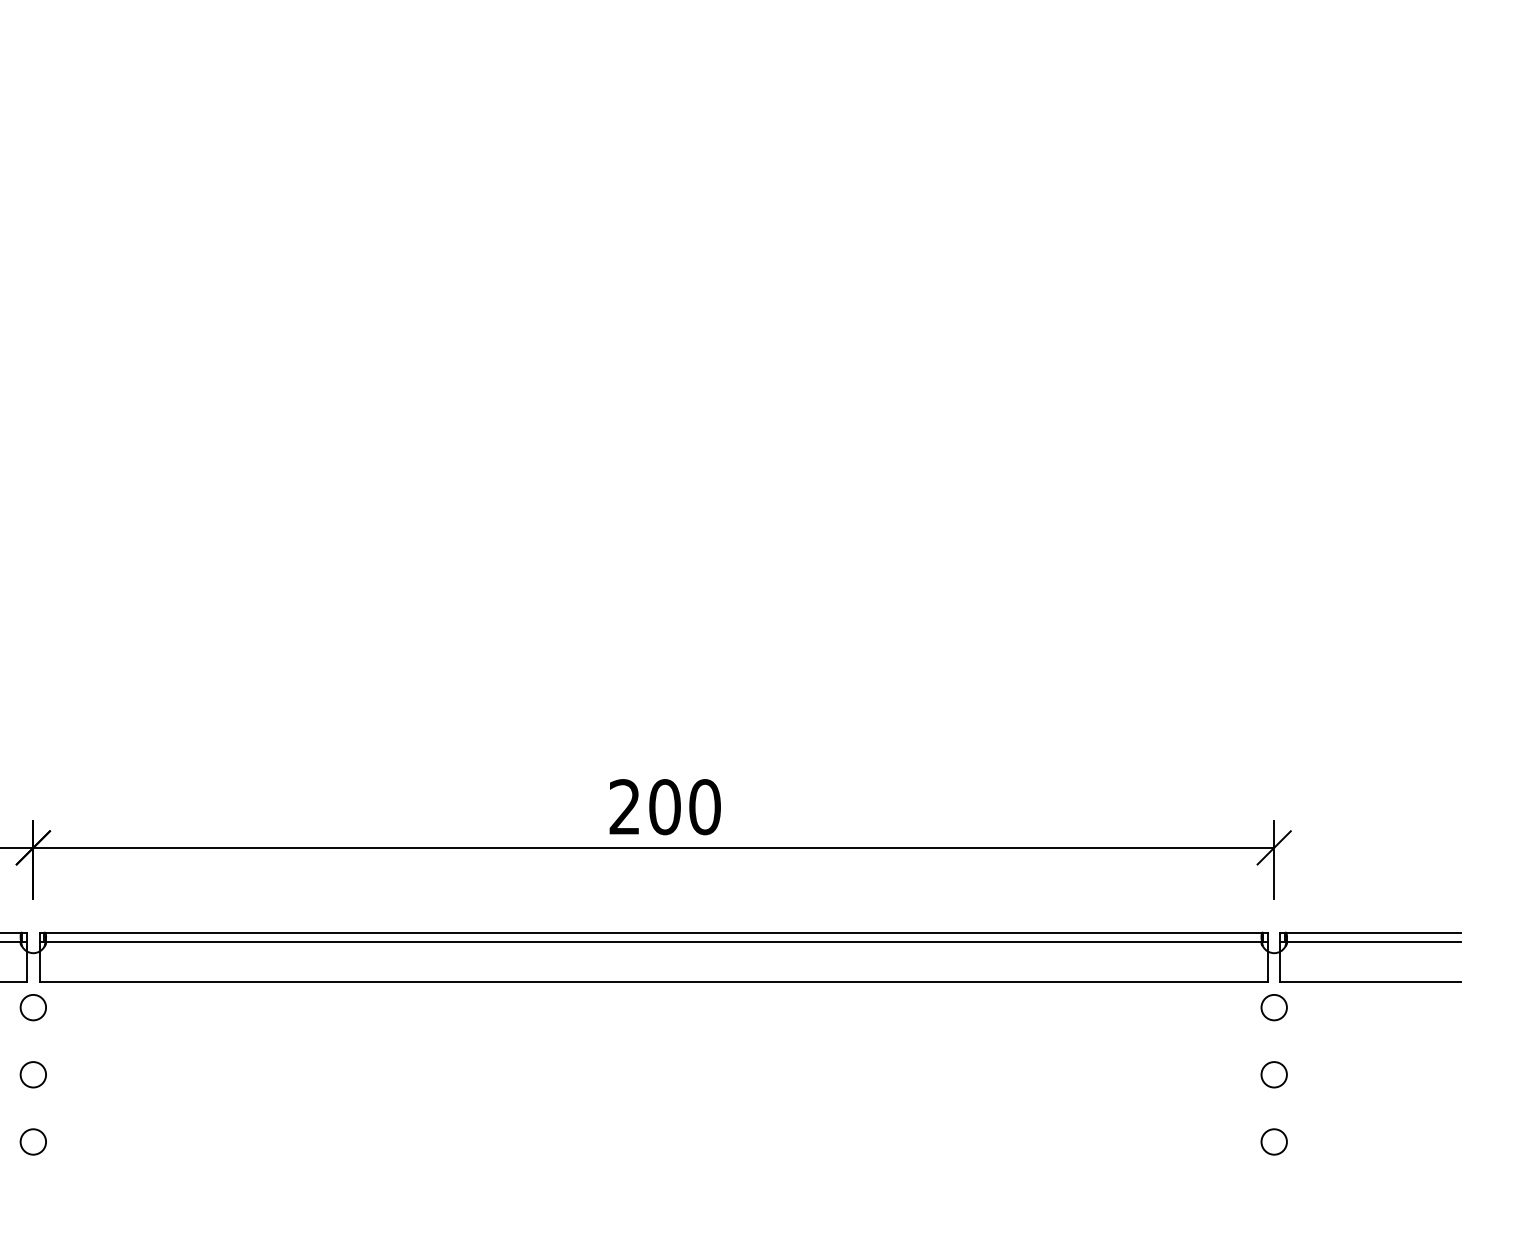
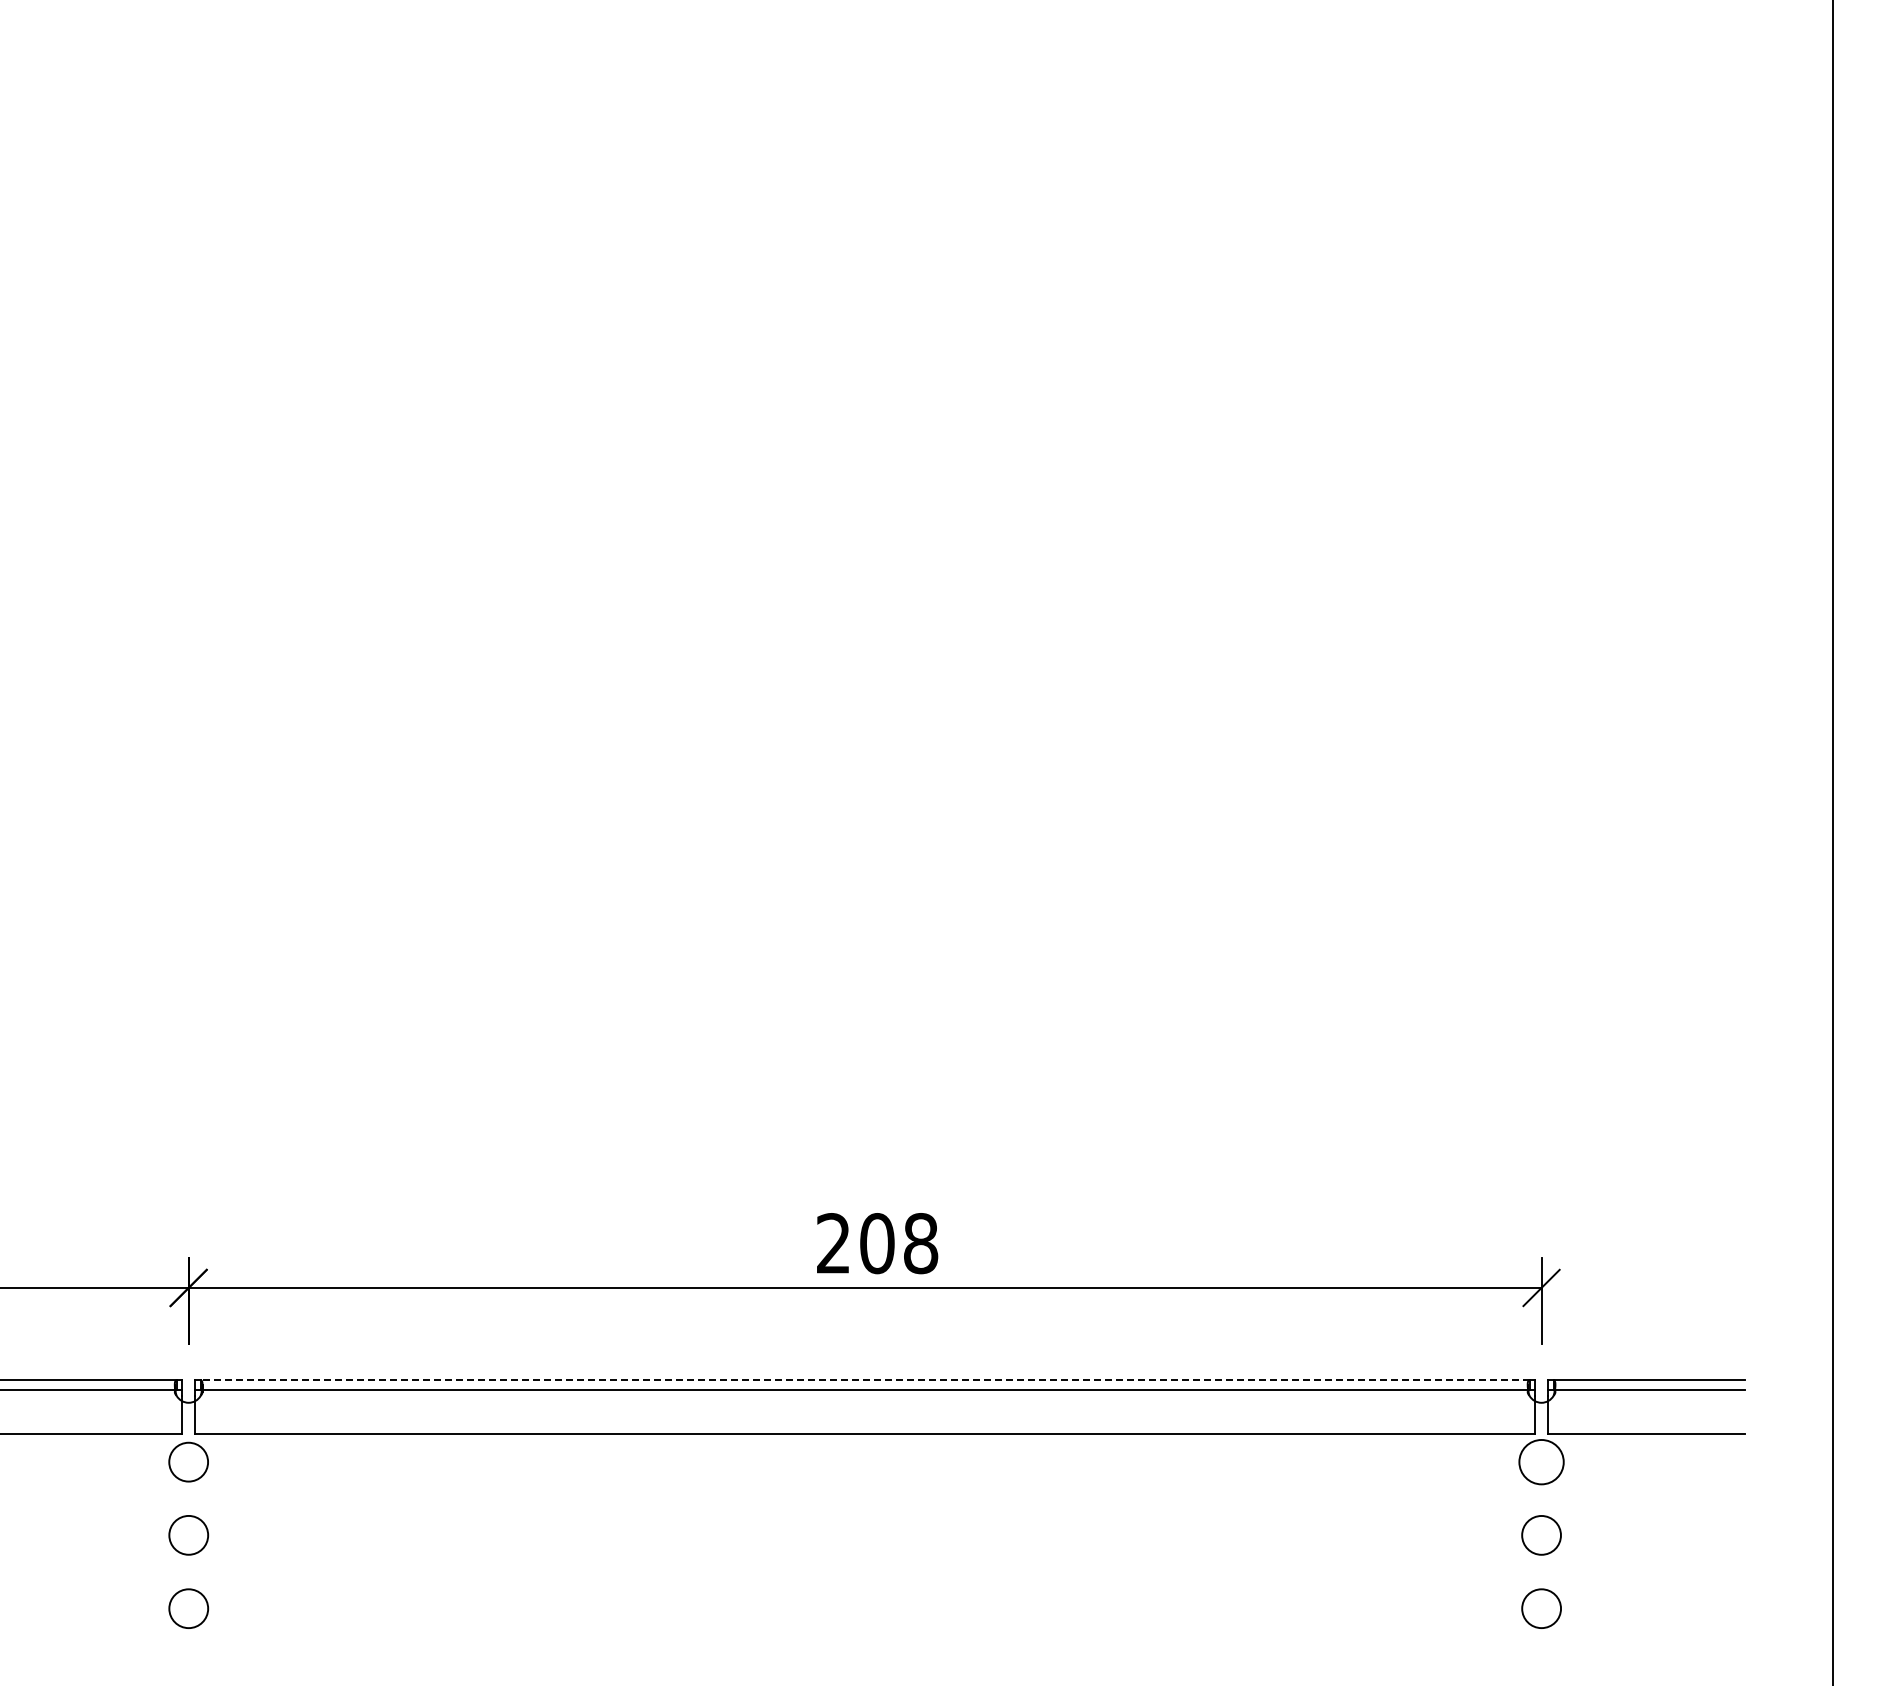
text: (704, 807) -> (920, 1243), 200 -> 208
line: (653, 932) -> (864, 1380), solid -> dashed
circle: (33, 1007) -> (188, 1462), size x1.4
circle: (1274, 1007) -> (1541, 1462), size x1.6
circle: (33, 1074) -> (188, 1535), size x1.4
circle: (1274, 1074) -> (1541, 1535), size x1.4
circle: (33, 1141) -> (188, 1608), size x1.4
circle: (1274, 1141) -> (1541, 1608), size x1.4

